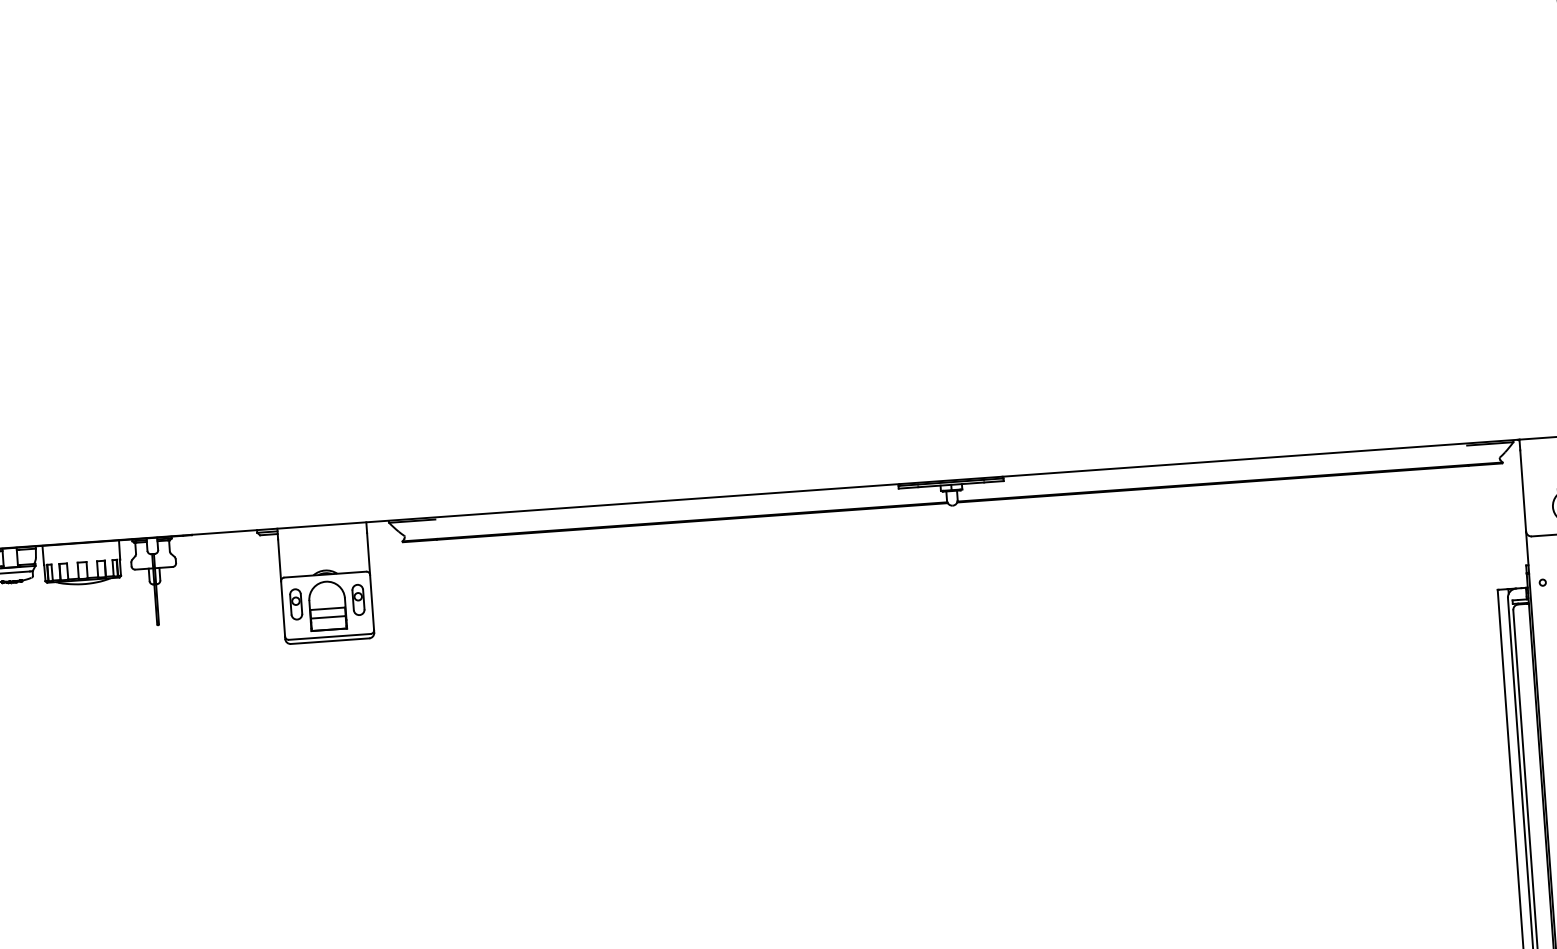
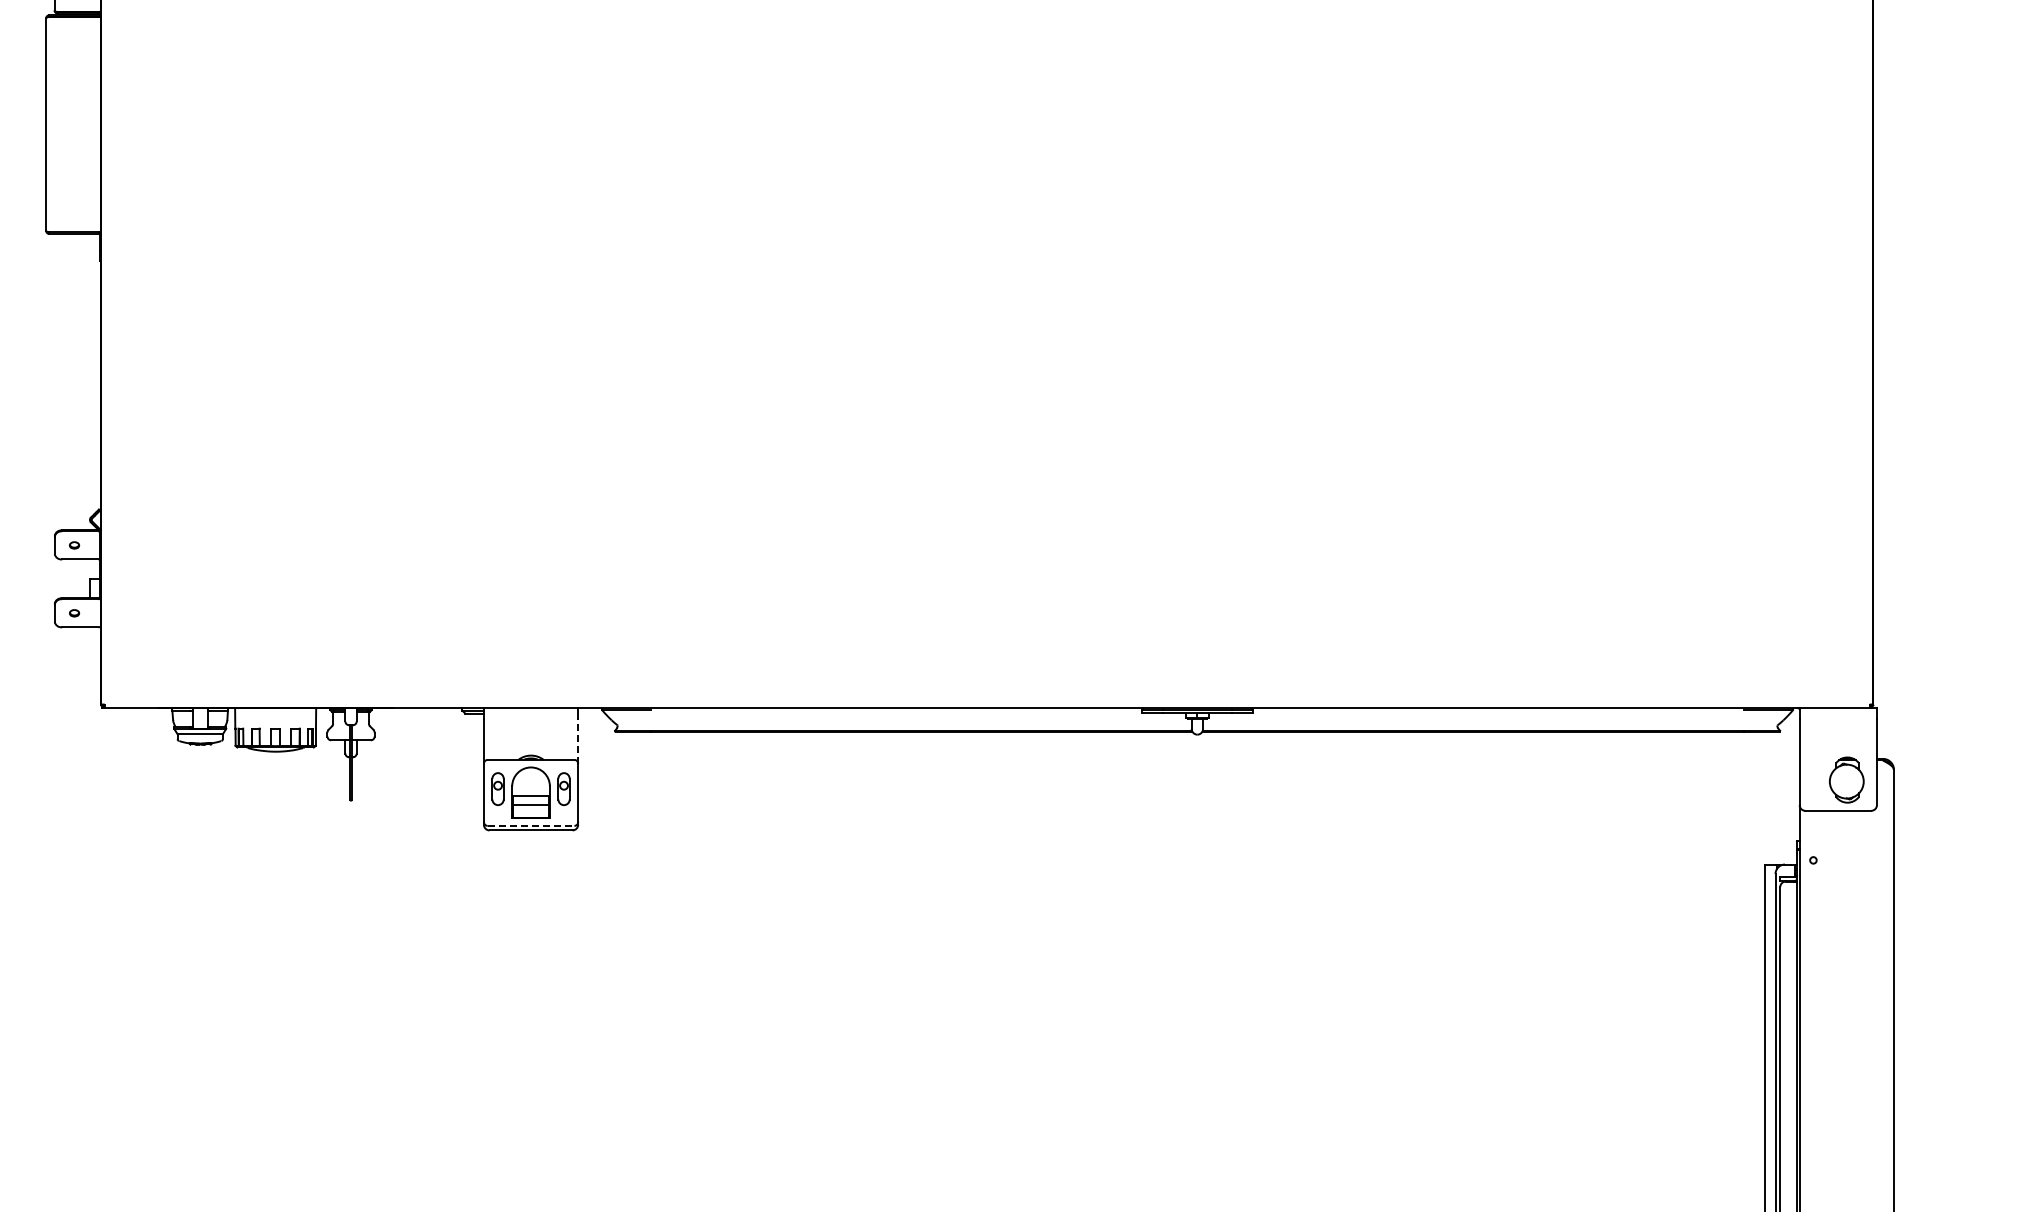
line: (368, 553) -> (578, 740), solid -> dashed
line: (330, 636) -> (531, 825), solid -> dashed

